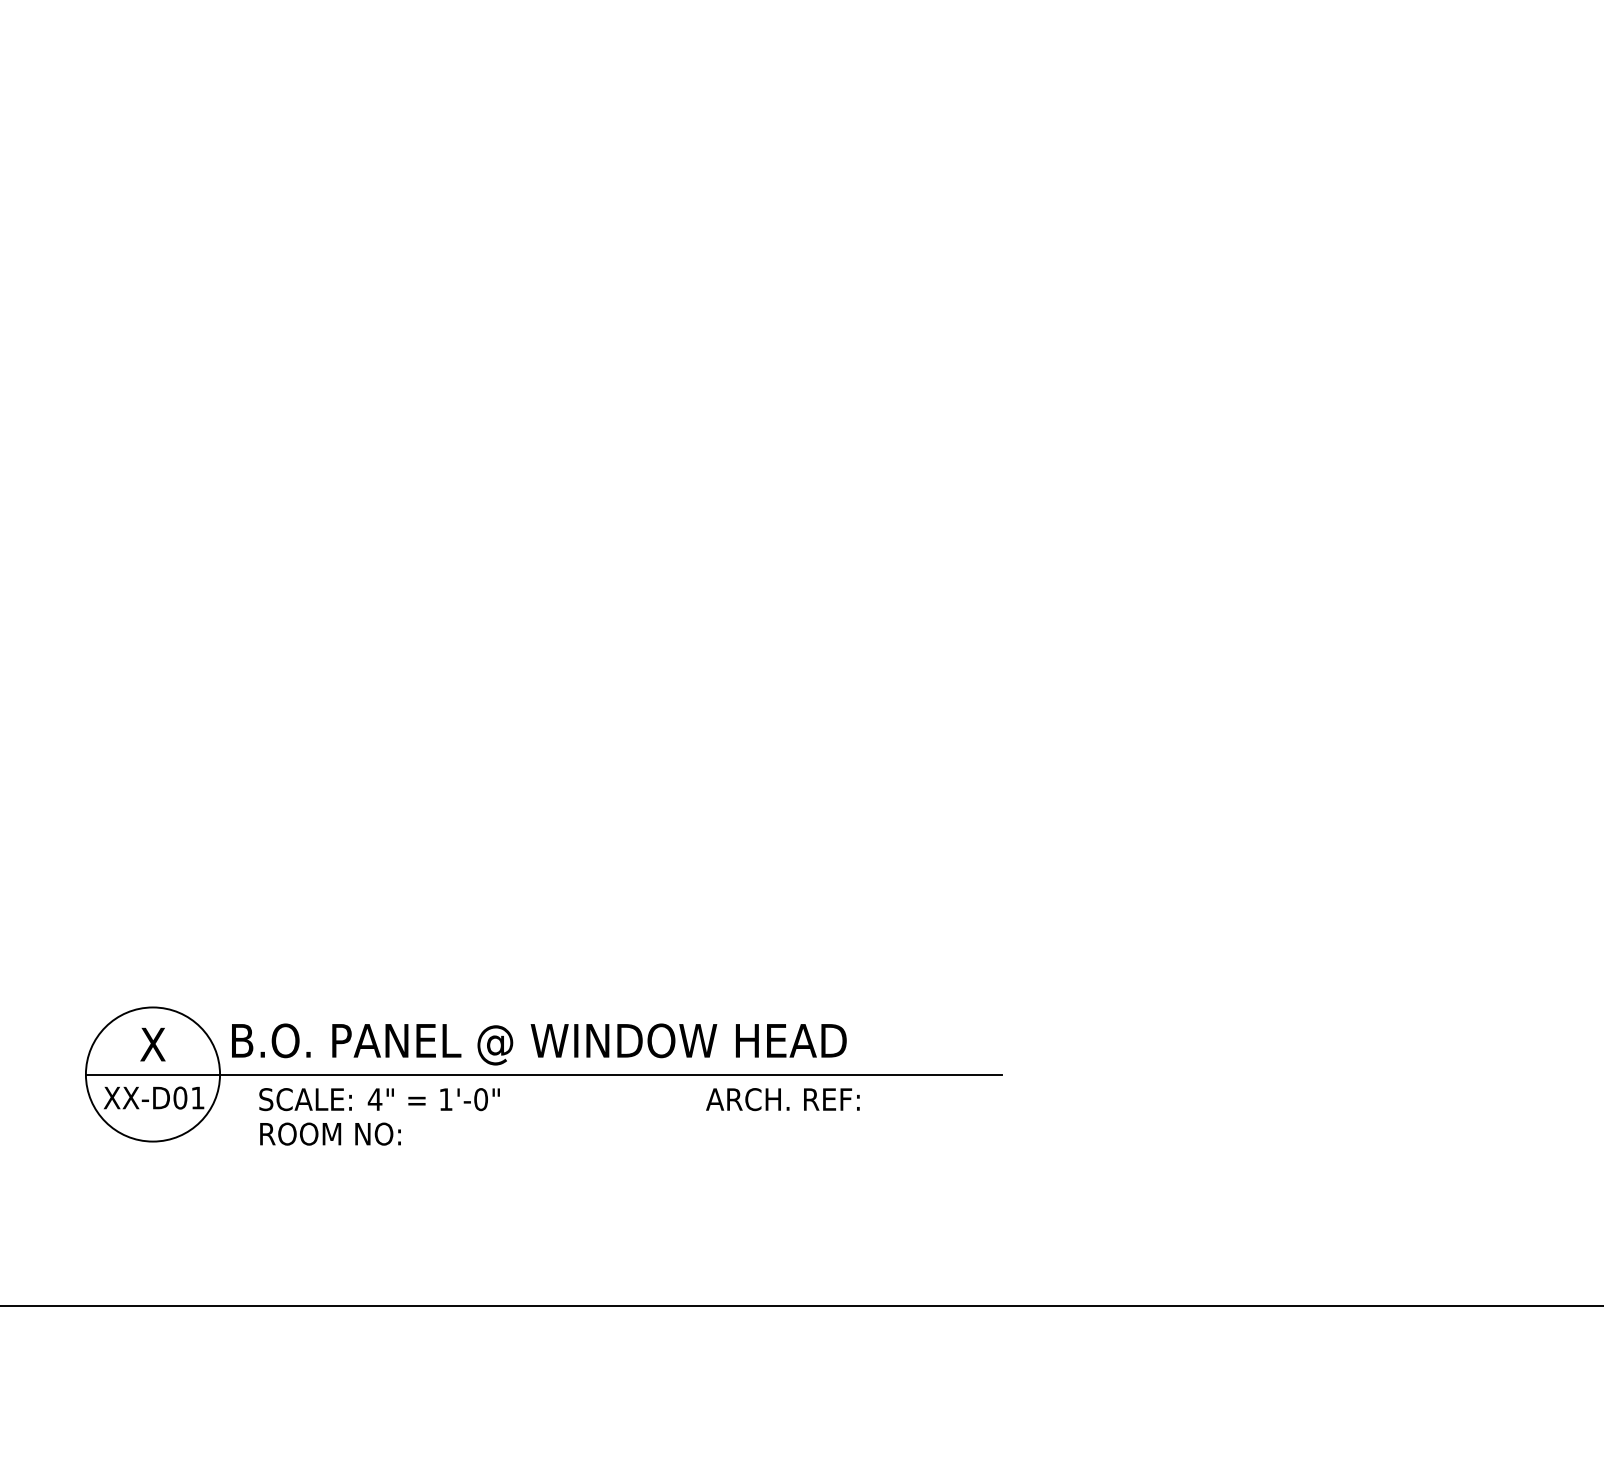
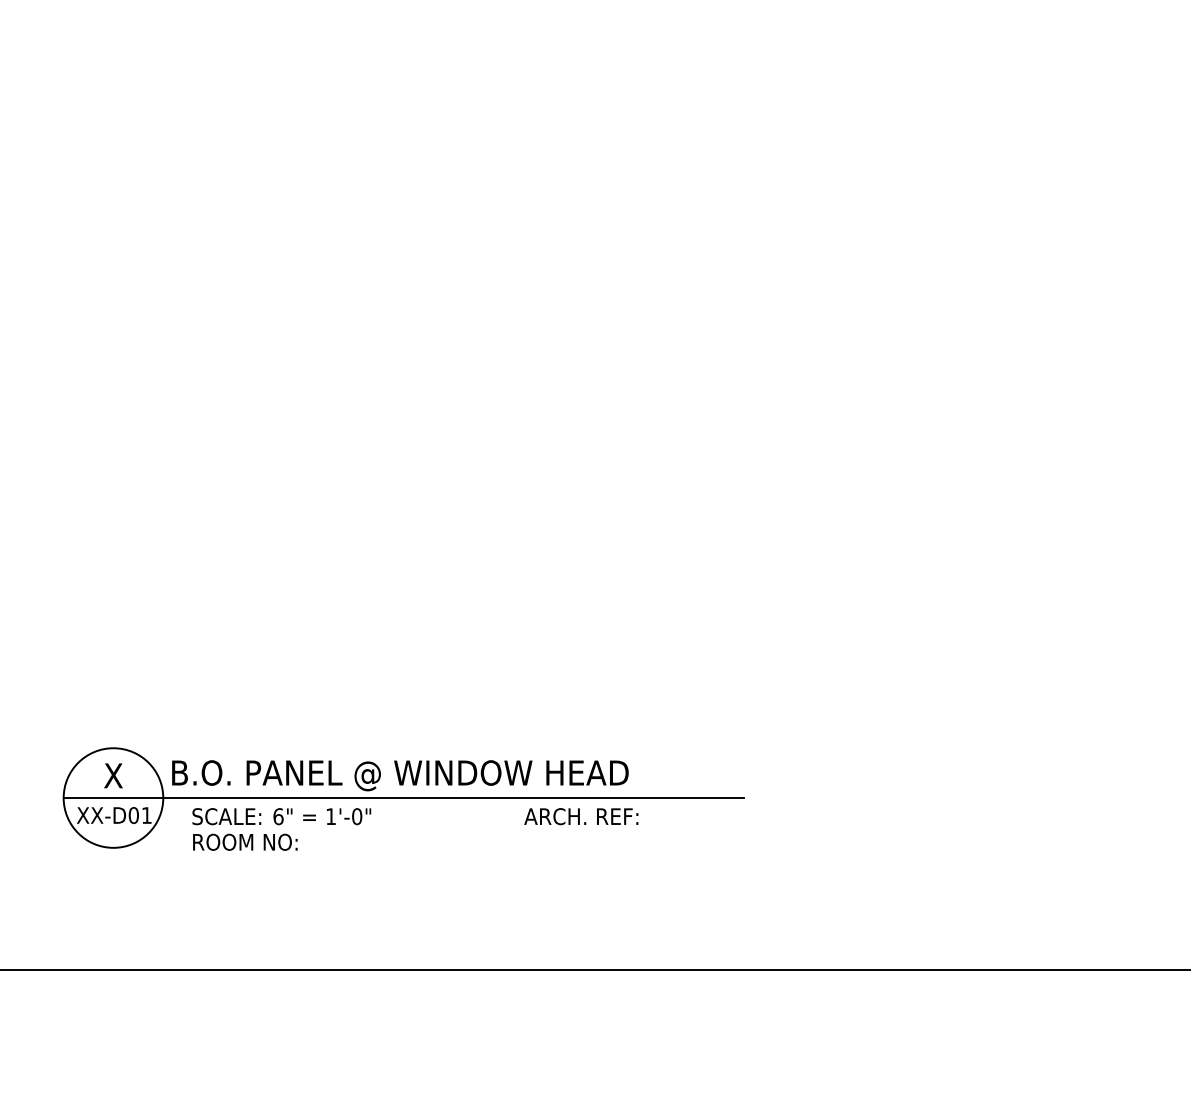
text: (374, 1099) -> (277, 816), 4" -> 6"

